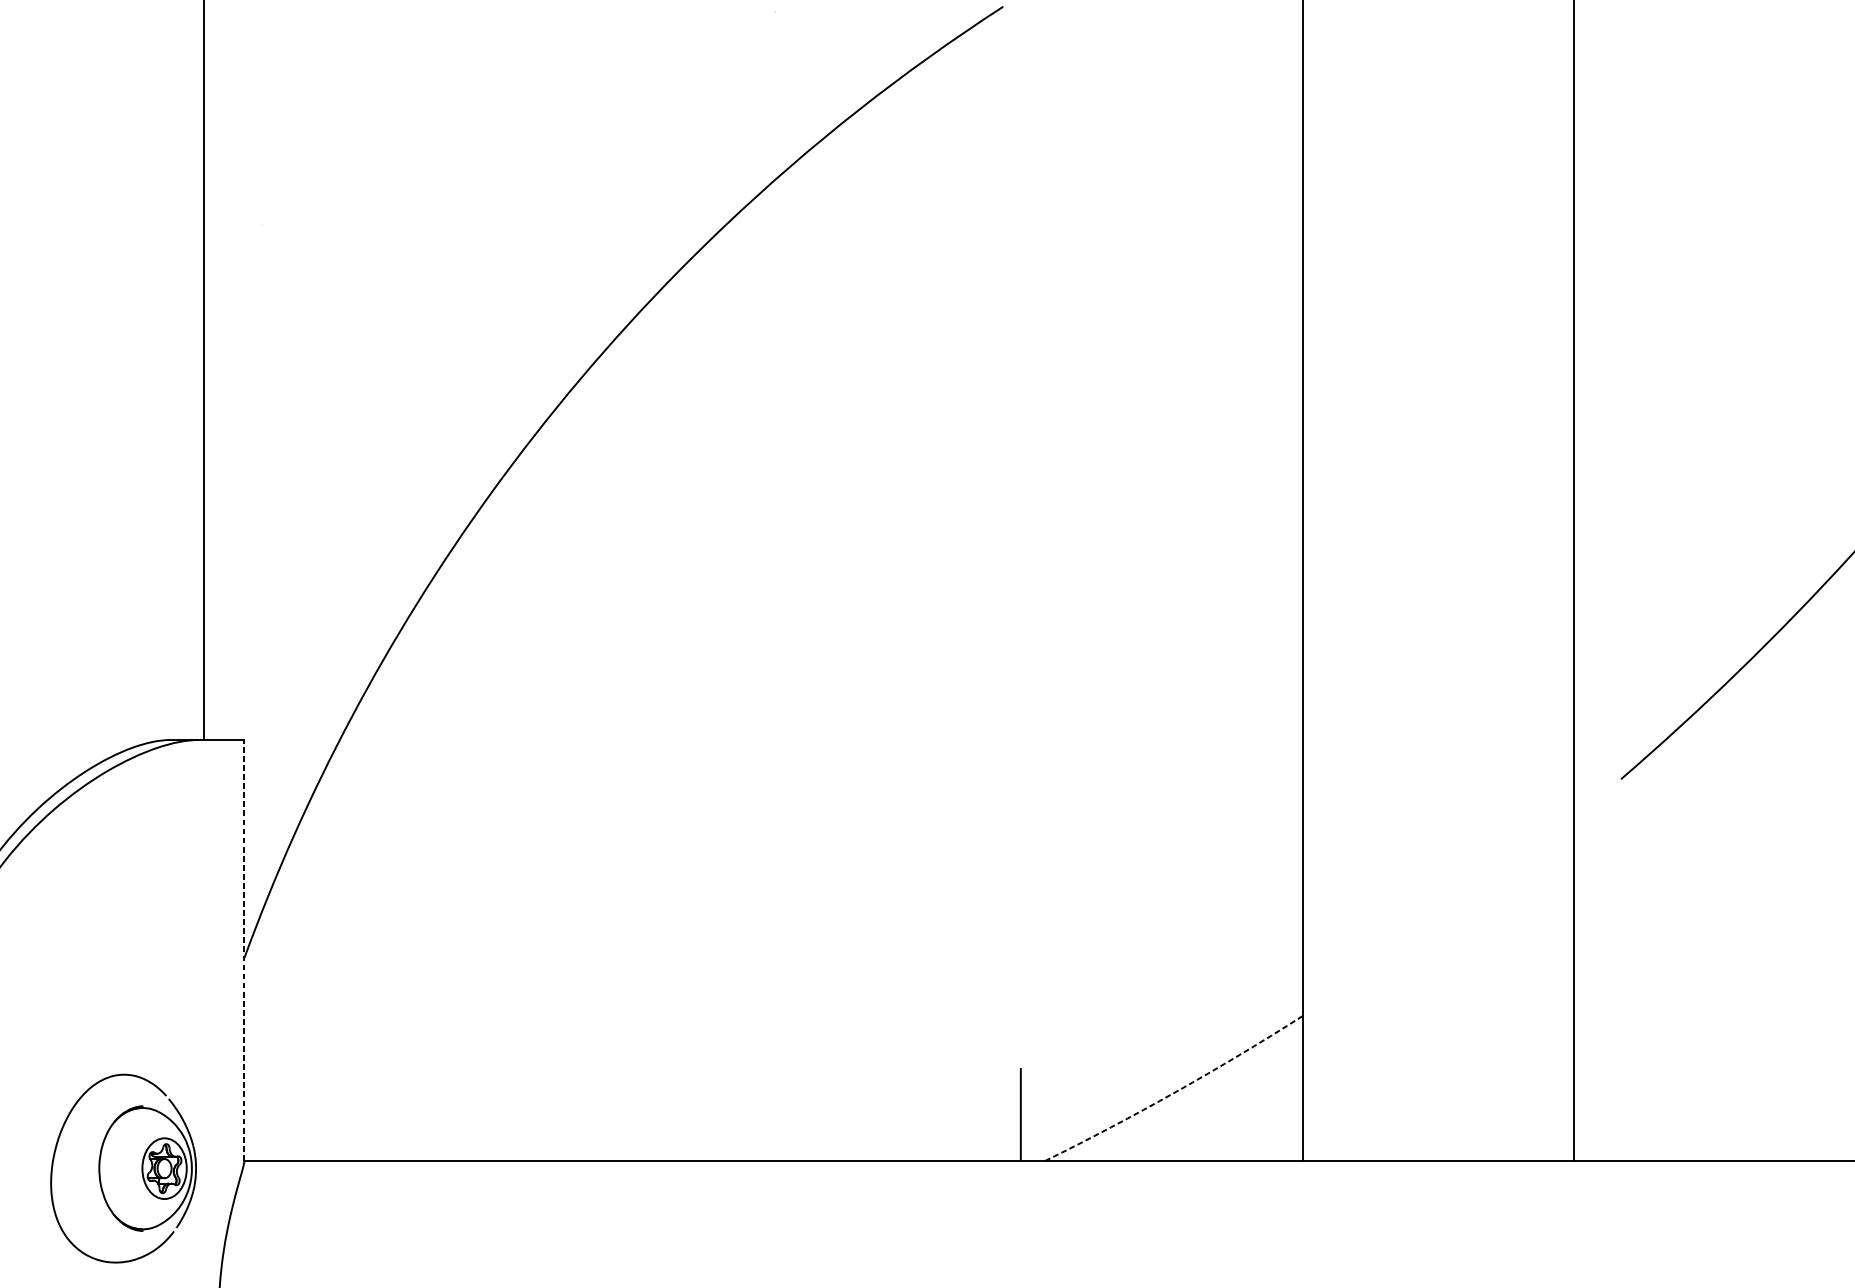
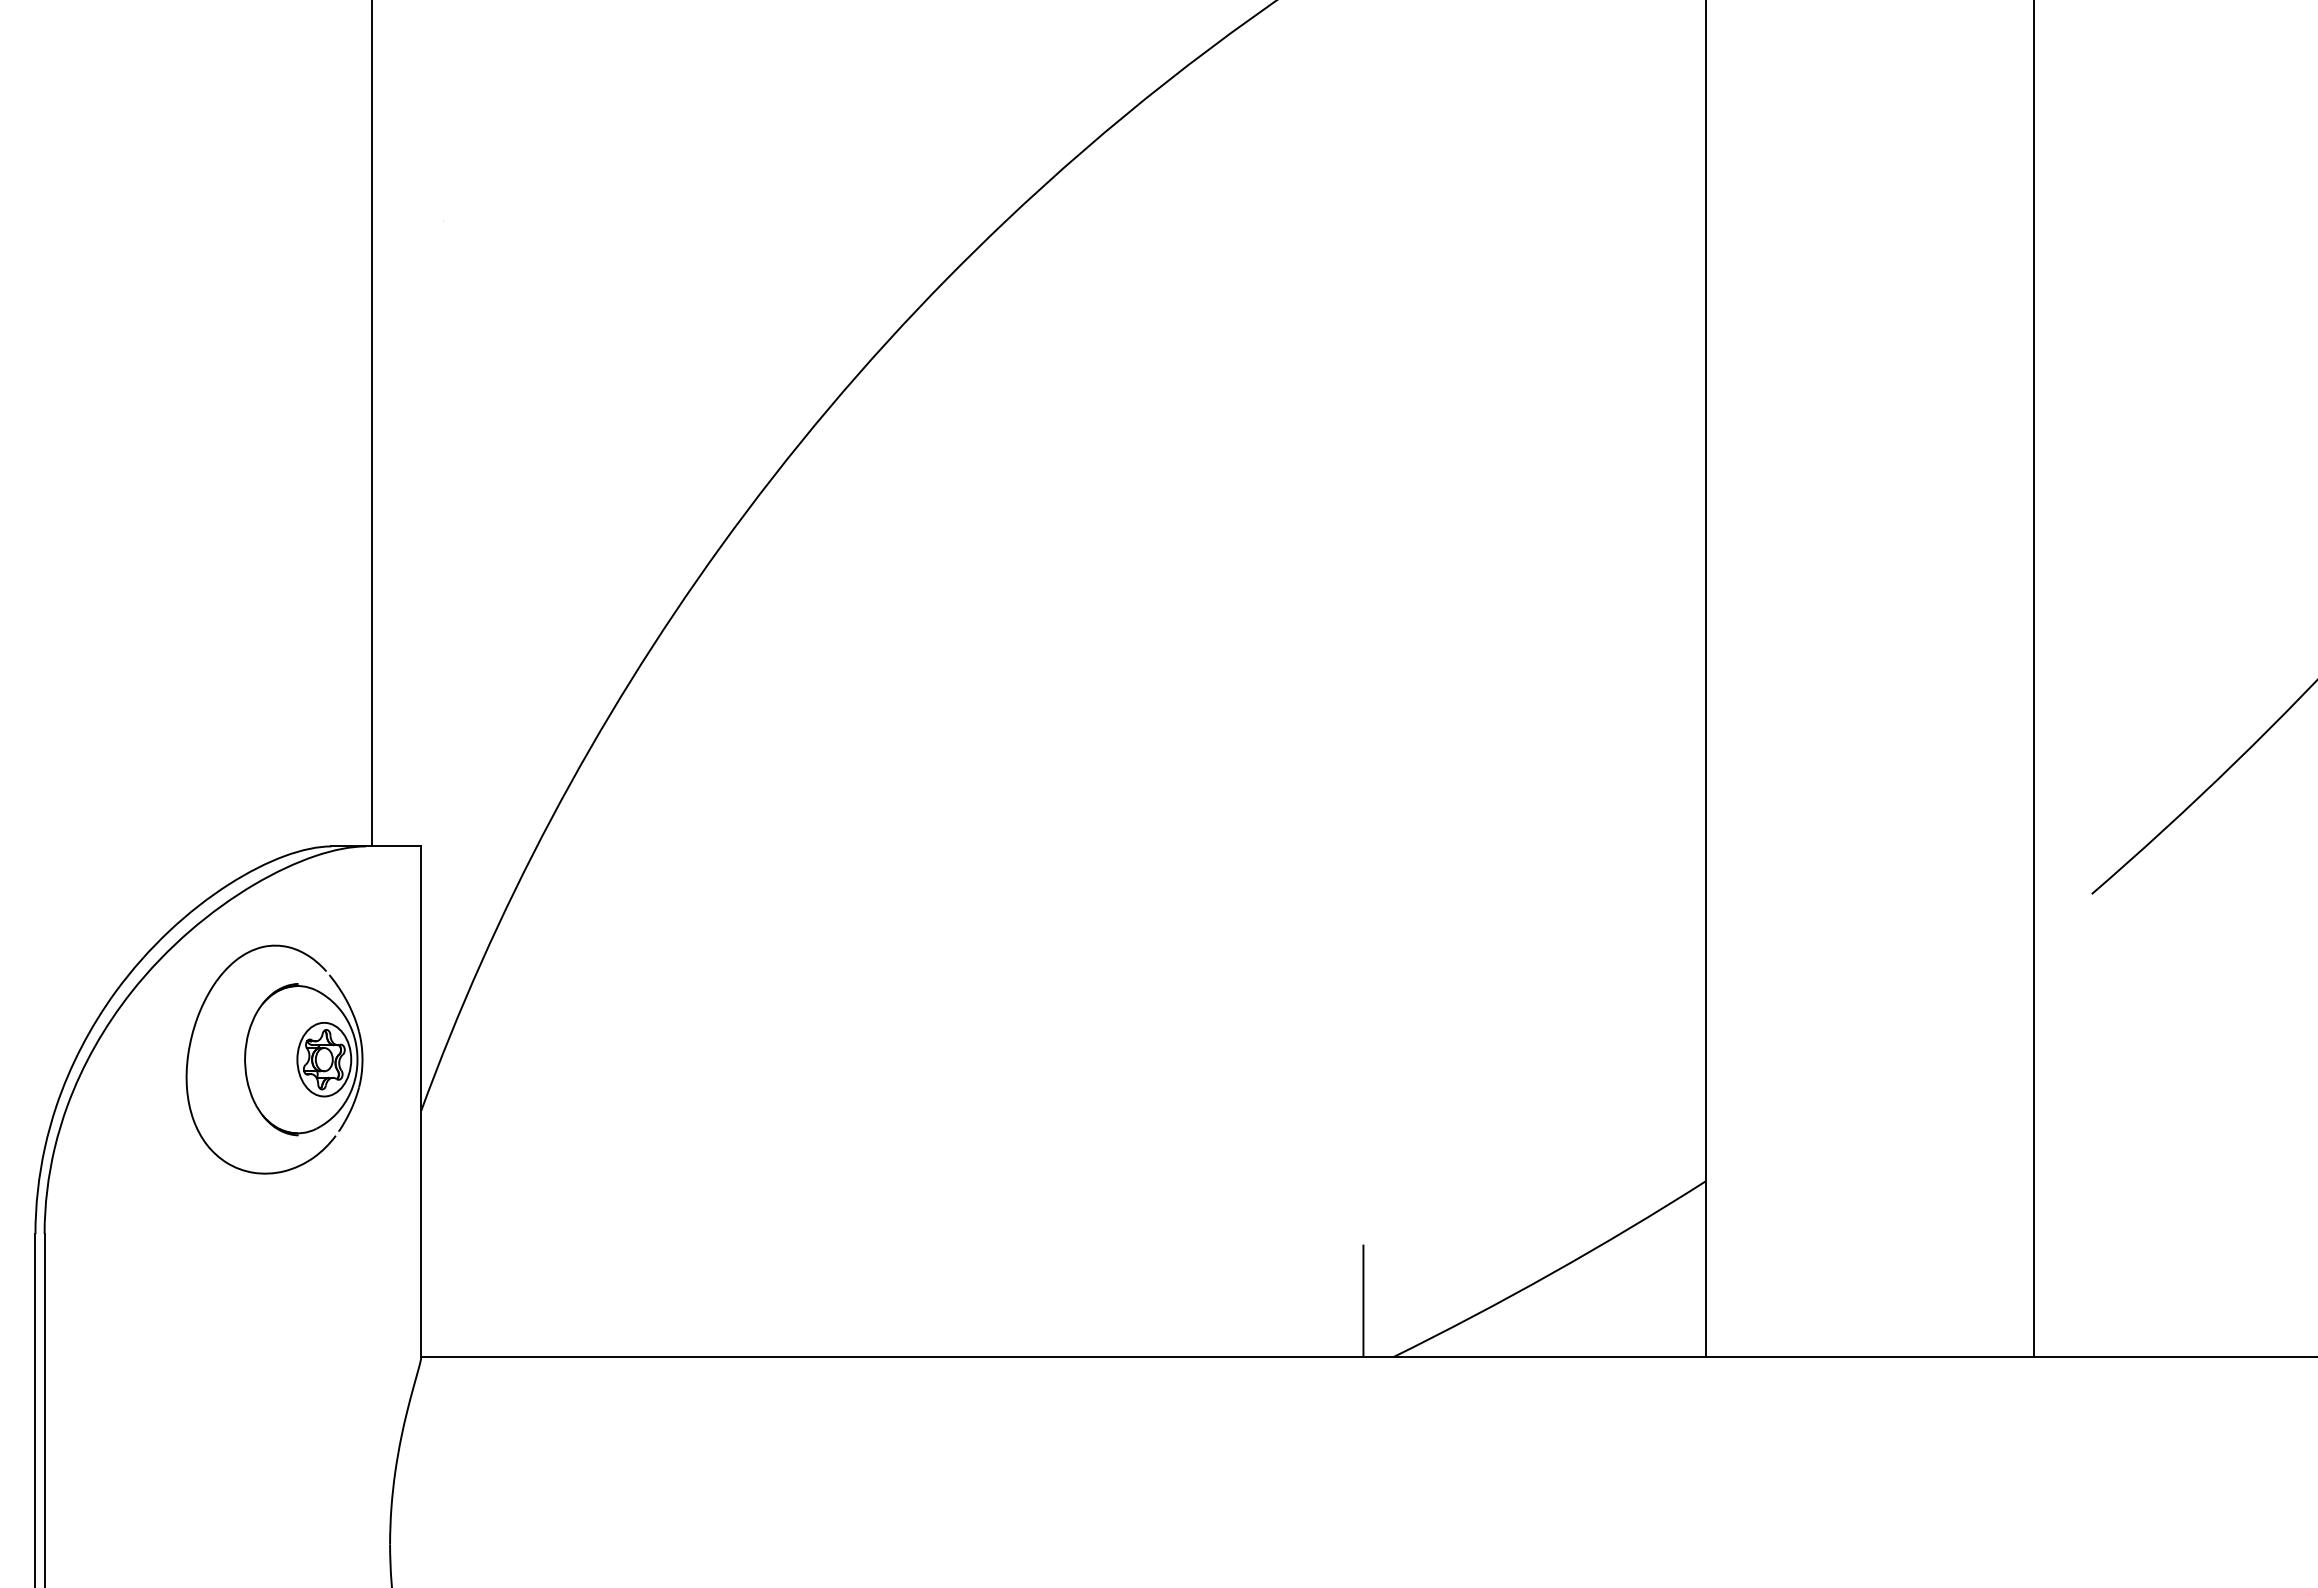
line: (244, 950) -> (421, 1101), dashed -> solid
arc: (1175, 1091) -> (1551, 1273), dashed -> solid
part: (123, 1168) -> (274, 1059), moved

